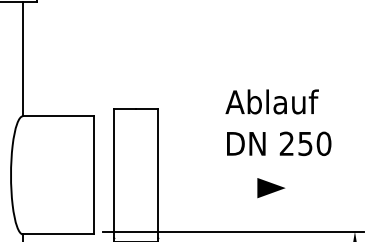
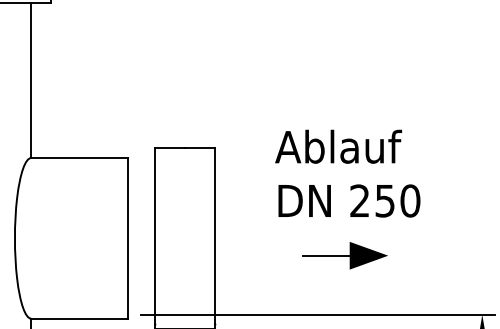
text: (271, 101) -> (337, 146), moved
text: (279, 143) -> (349, 200), moved
line: (240, 188) -> (326, 256), added

